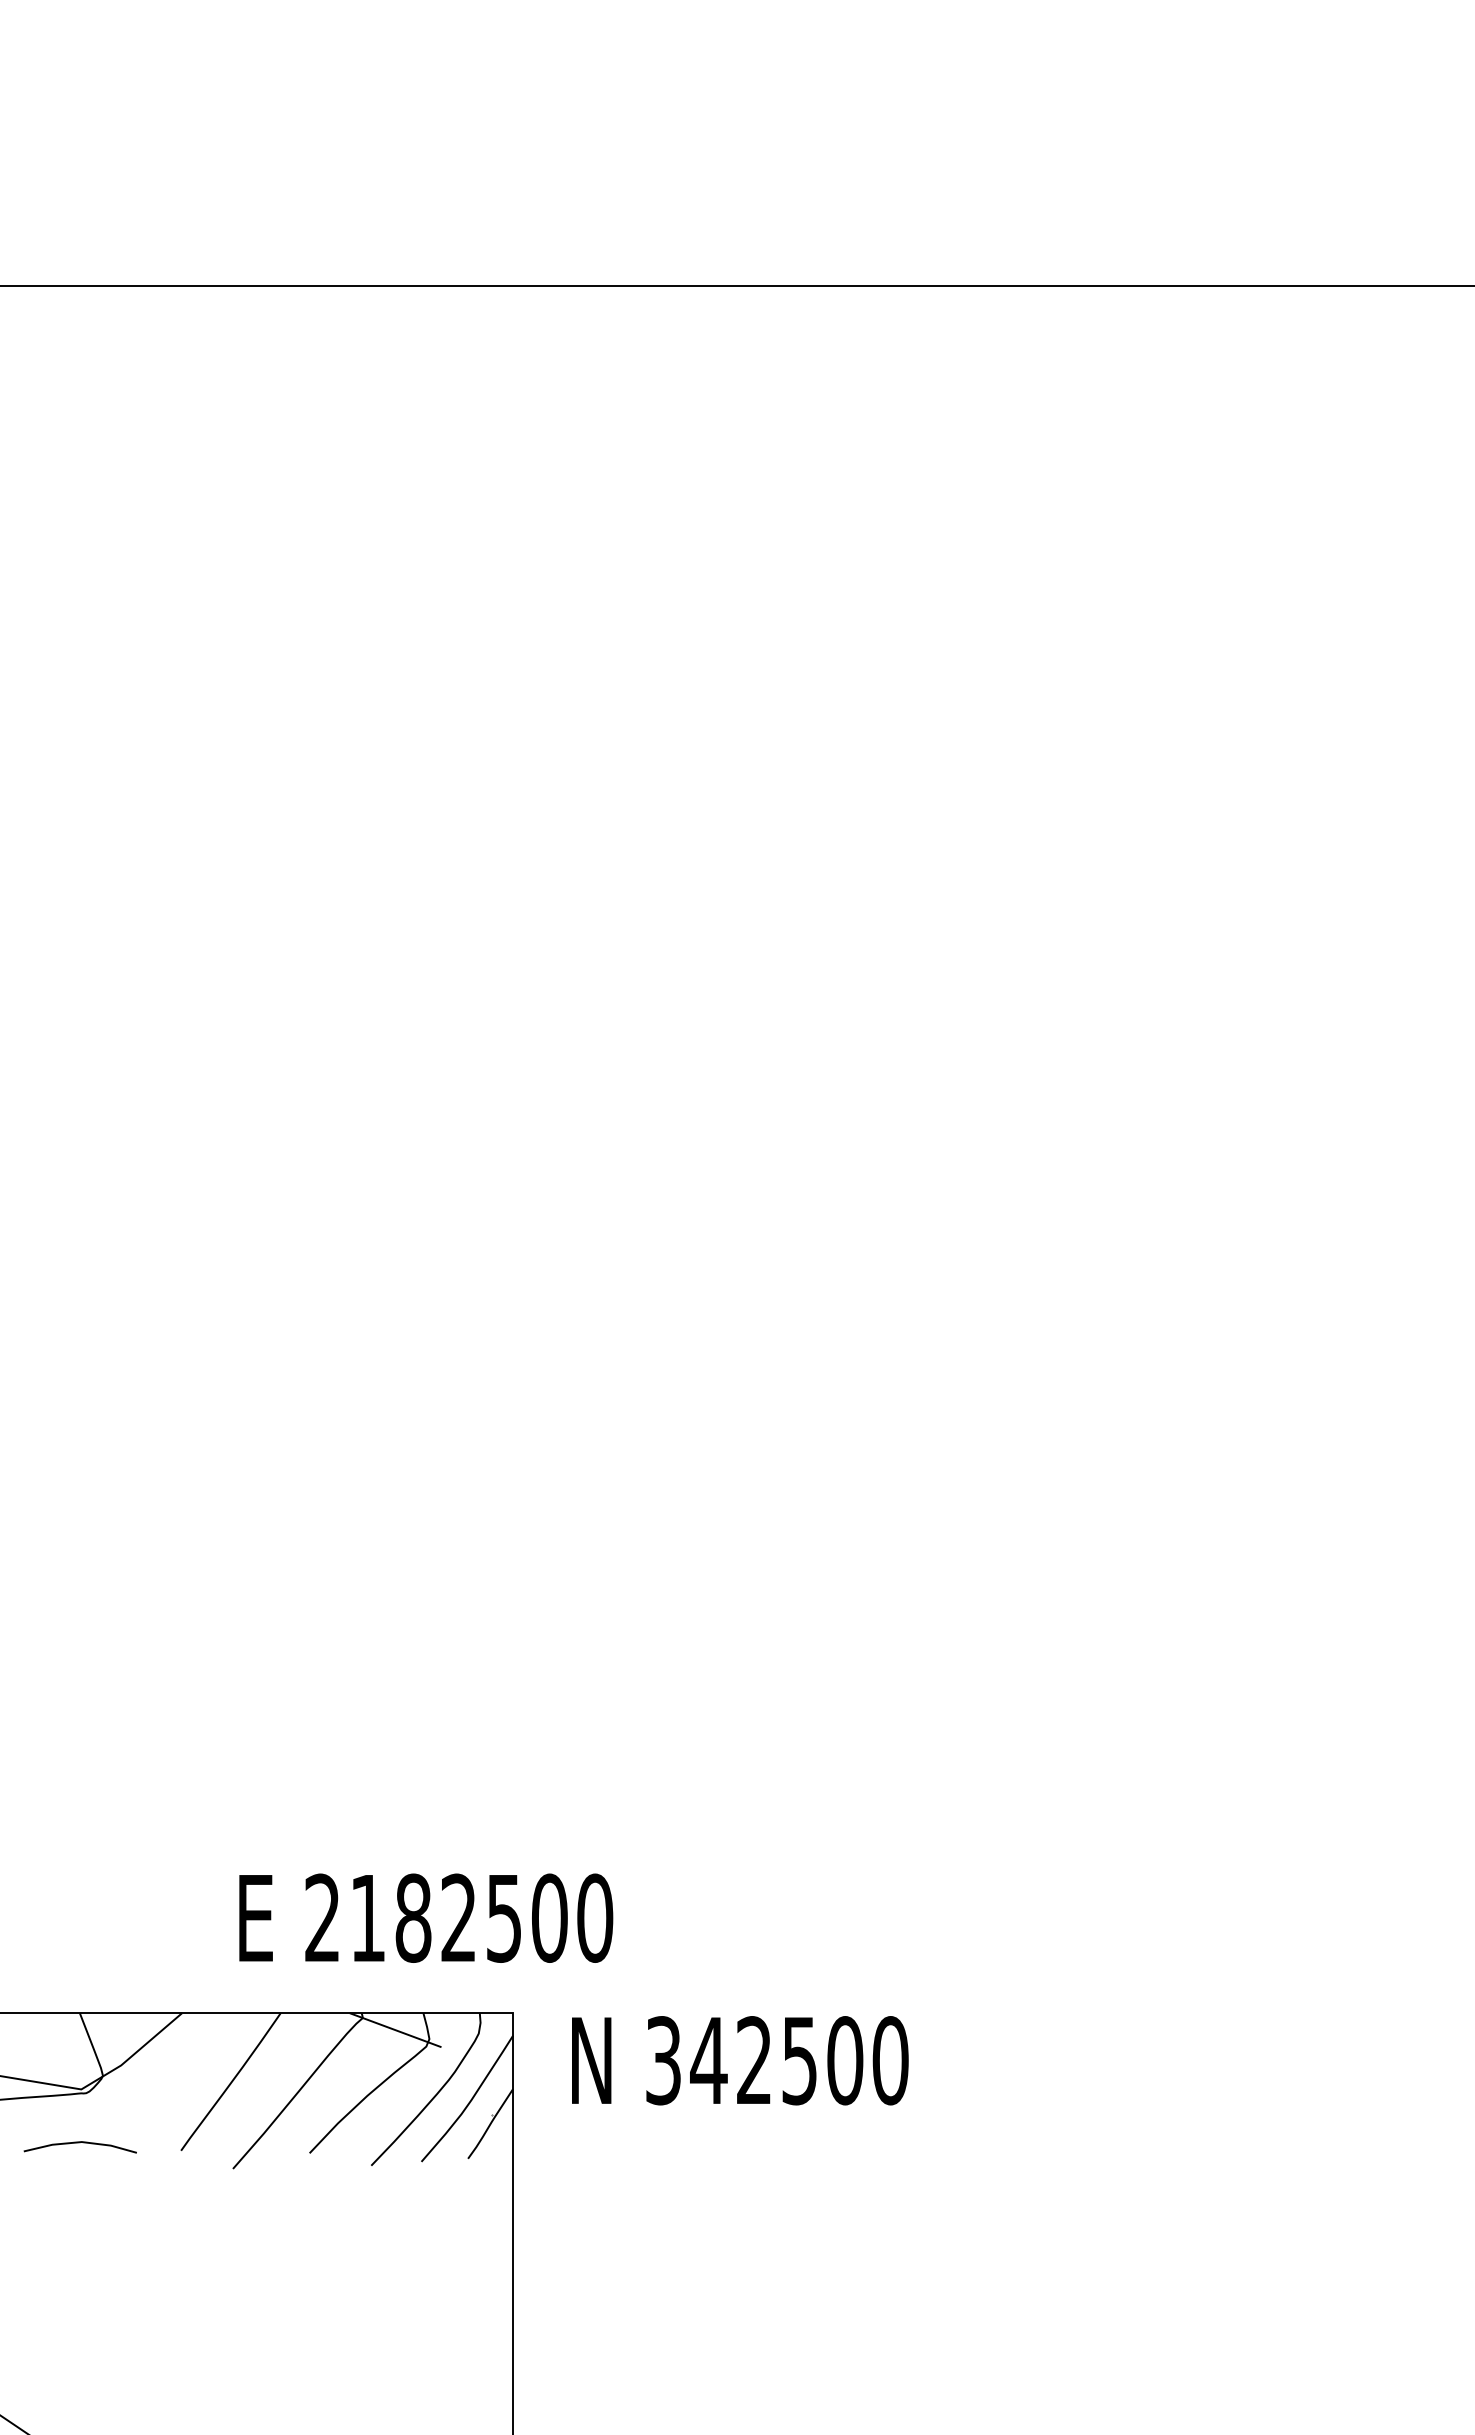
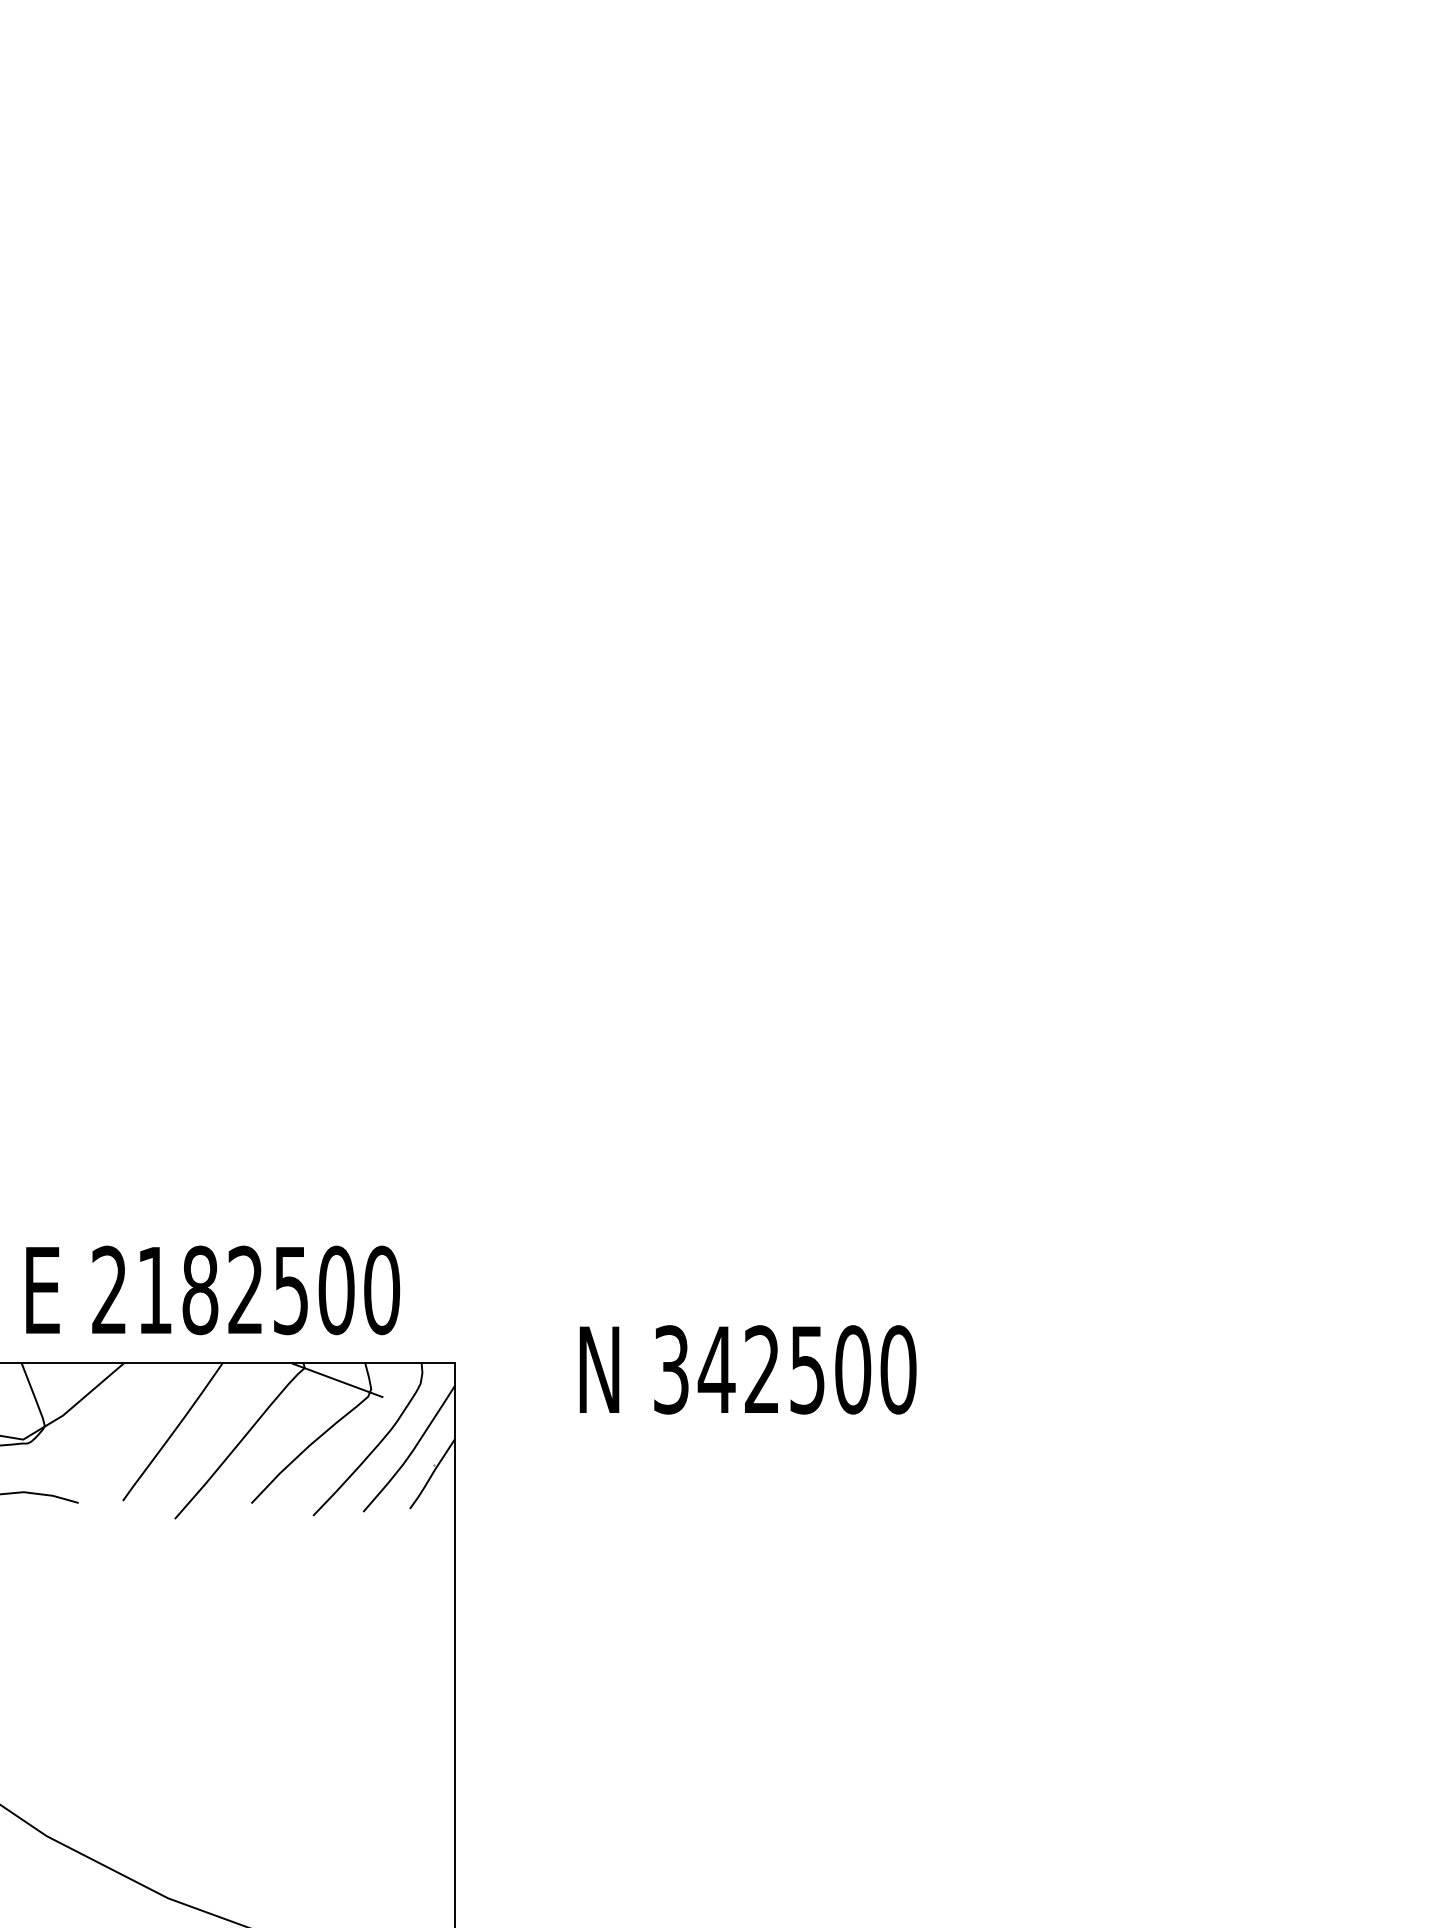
text: (426, 1917) -> (213, 1289), moved
text: (740, 2060) -> (748, 1369), moved

